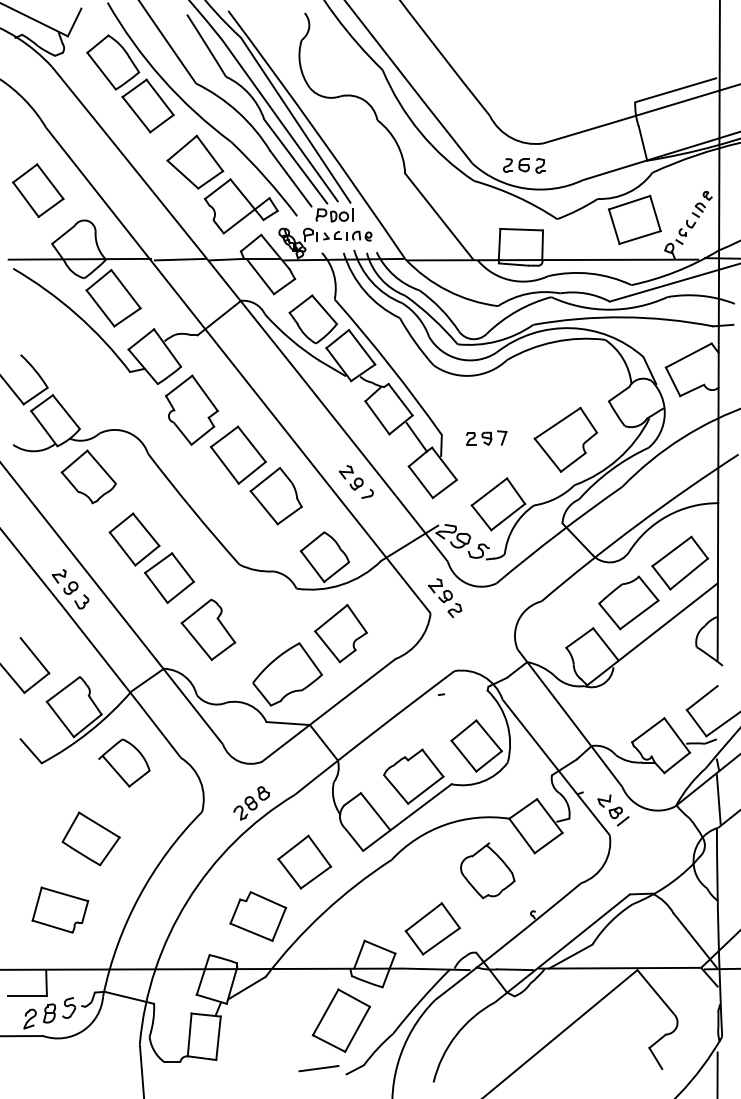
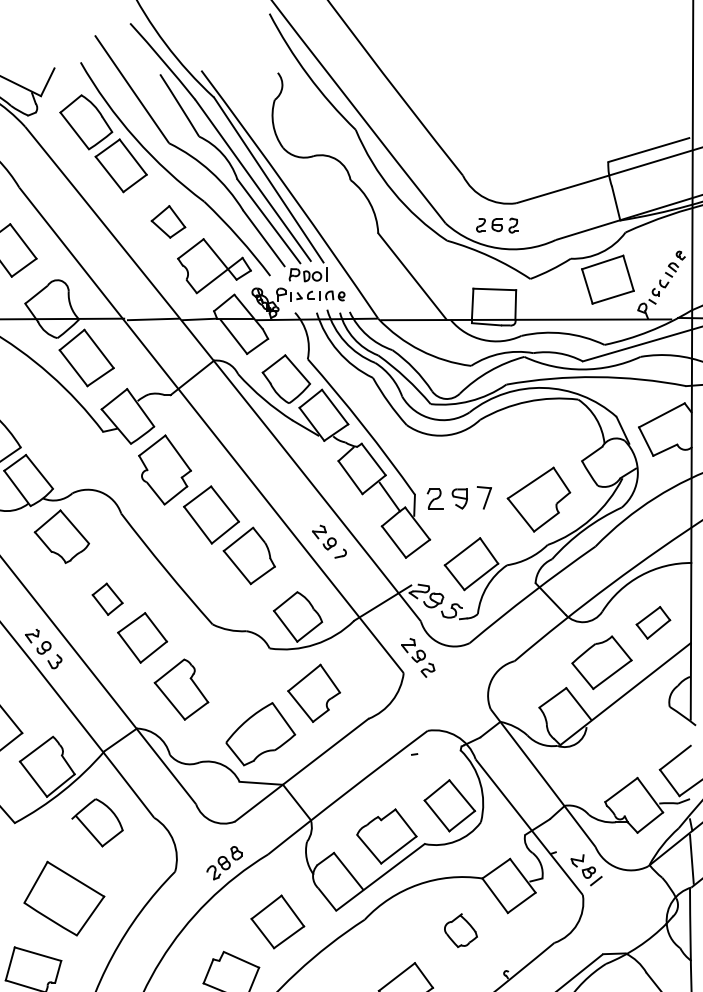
part: (195, 161) -> (168, 221), size x0.6
part: (486, 437) -> (459, 497), size x1.6
part: (134, 539) -> (107, 599), size x0.6
part: (680, 562) -> (653, 622), size x0.6
part: (90, 838) -> (63, 898), size x1.4
part: (487, 870) -> (460, 930), size x0.6

